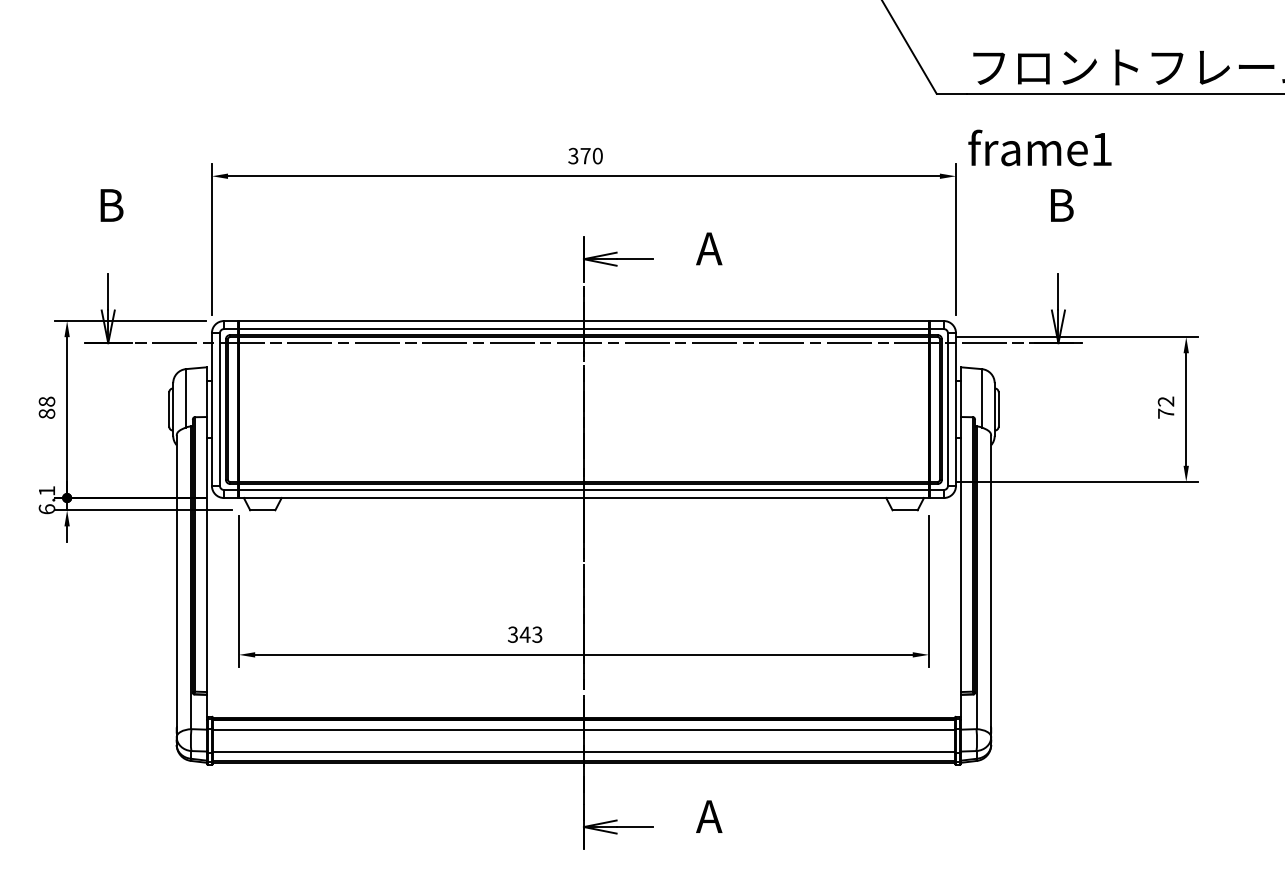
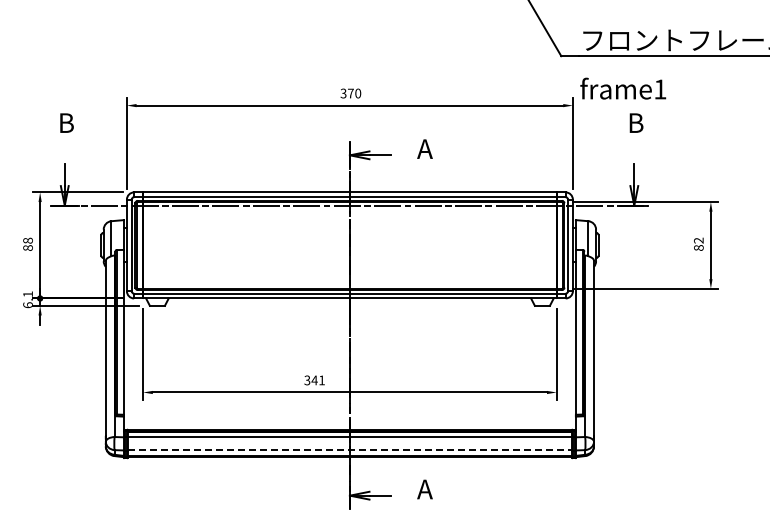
text: (1165, 412) -> (698, 247), 72 -> 82
text: (536, 634) -> (321, 380), 343 -> 341
line: (584, 751) -> (350, 450), solid -> dashed

